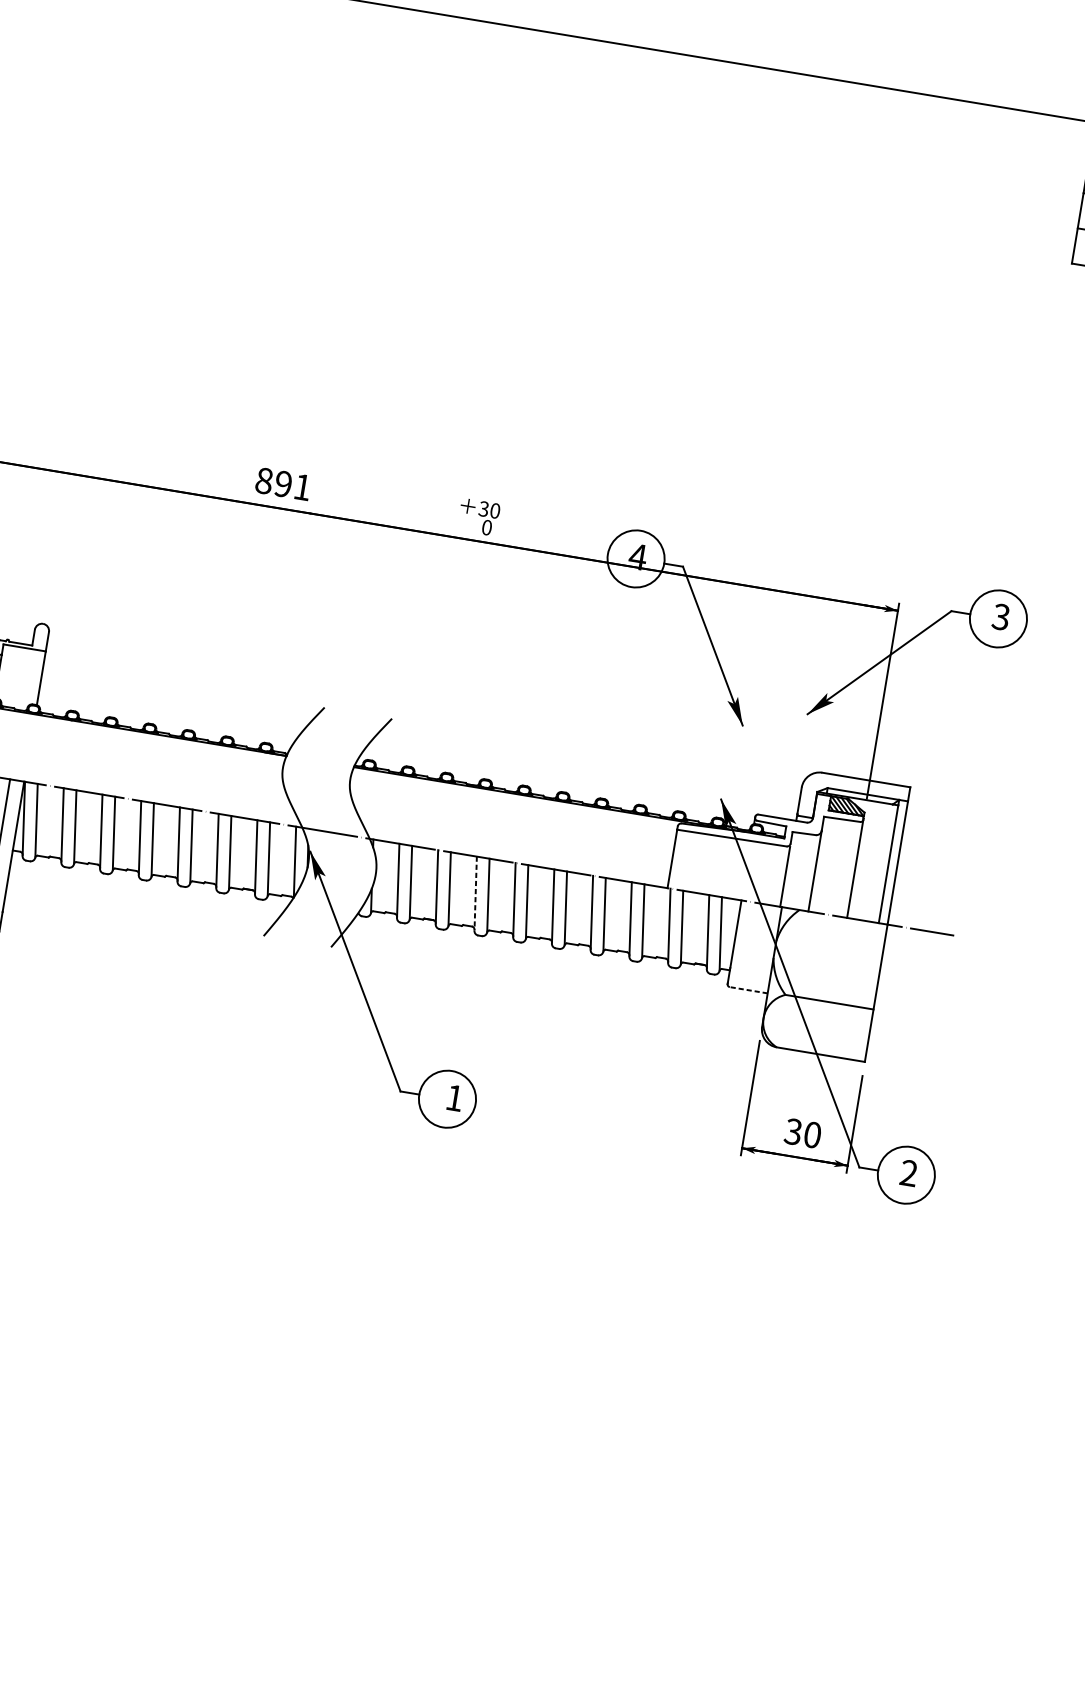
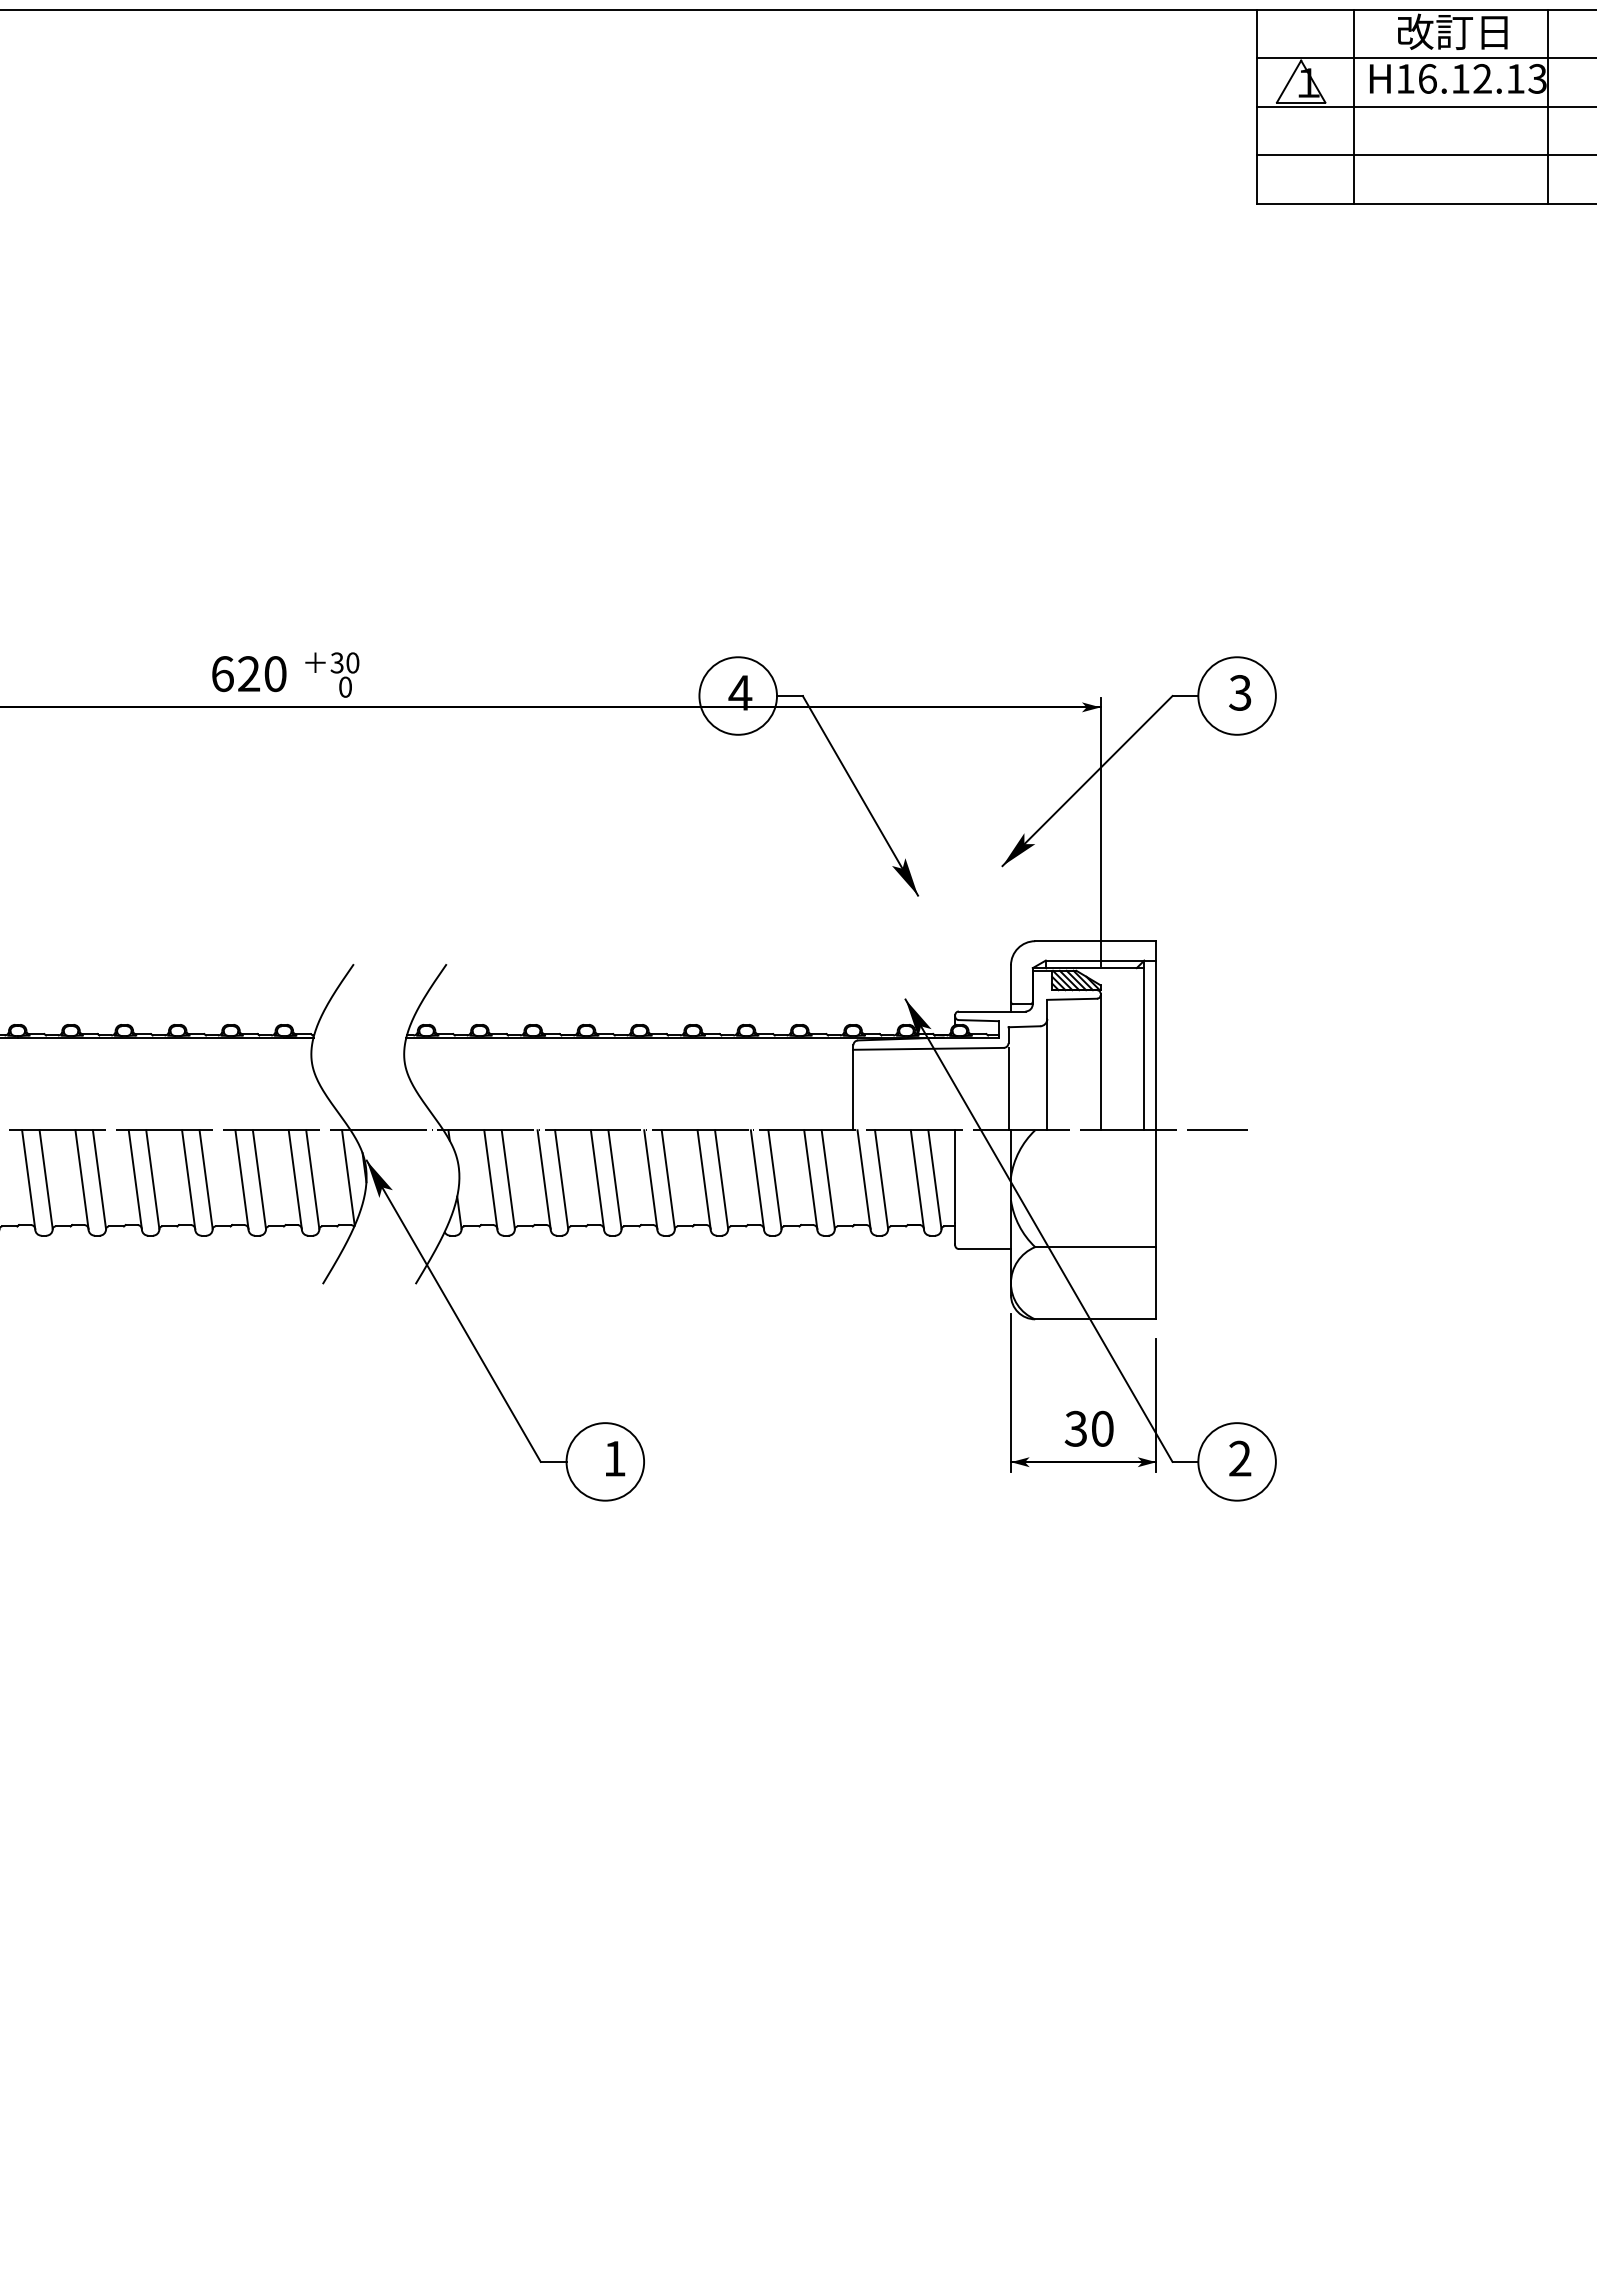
text: (282, 484) -> (248, 674), 891 -> 620
text: (479, 516) -> (332, 674), moved
line: (475, 893) -> (597, 1179), dashed -> solid
line: (748, 990) -> (984, 1249), dashed -> solid

